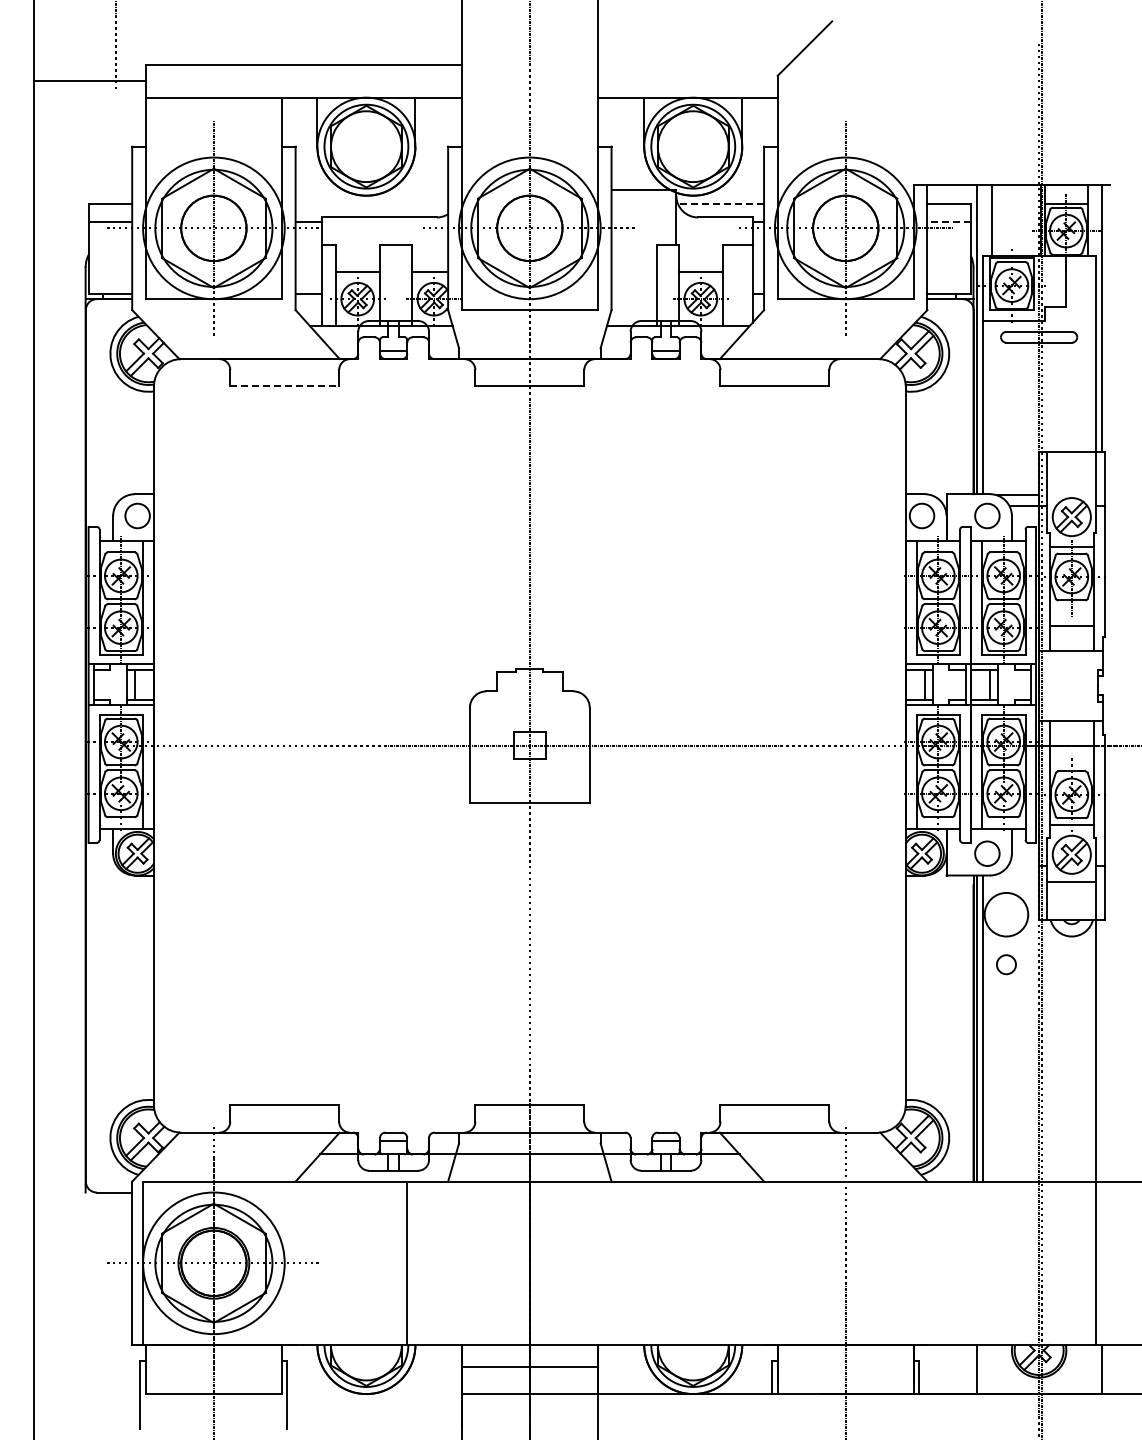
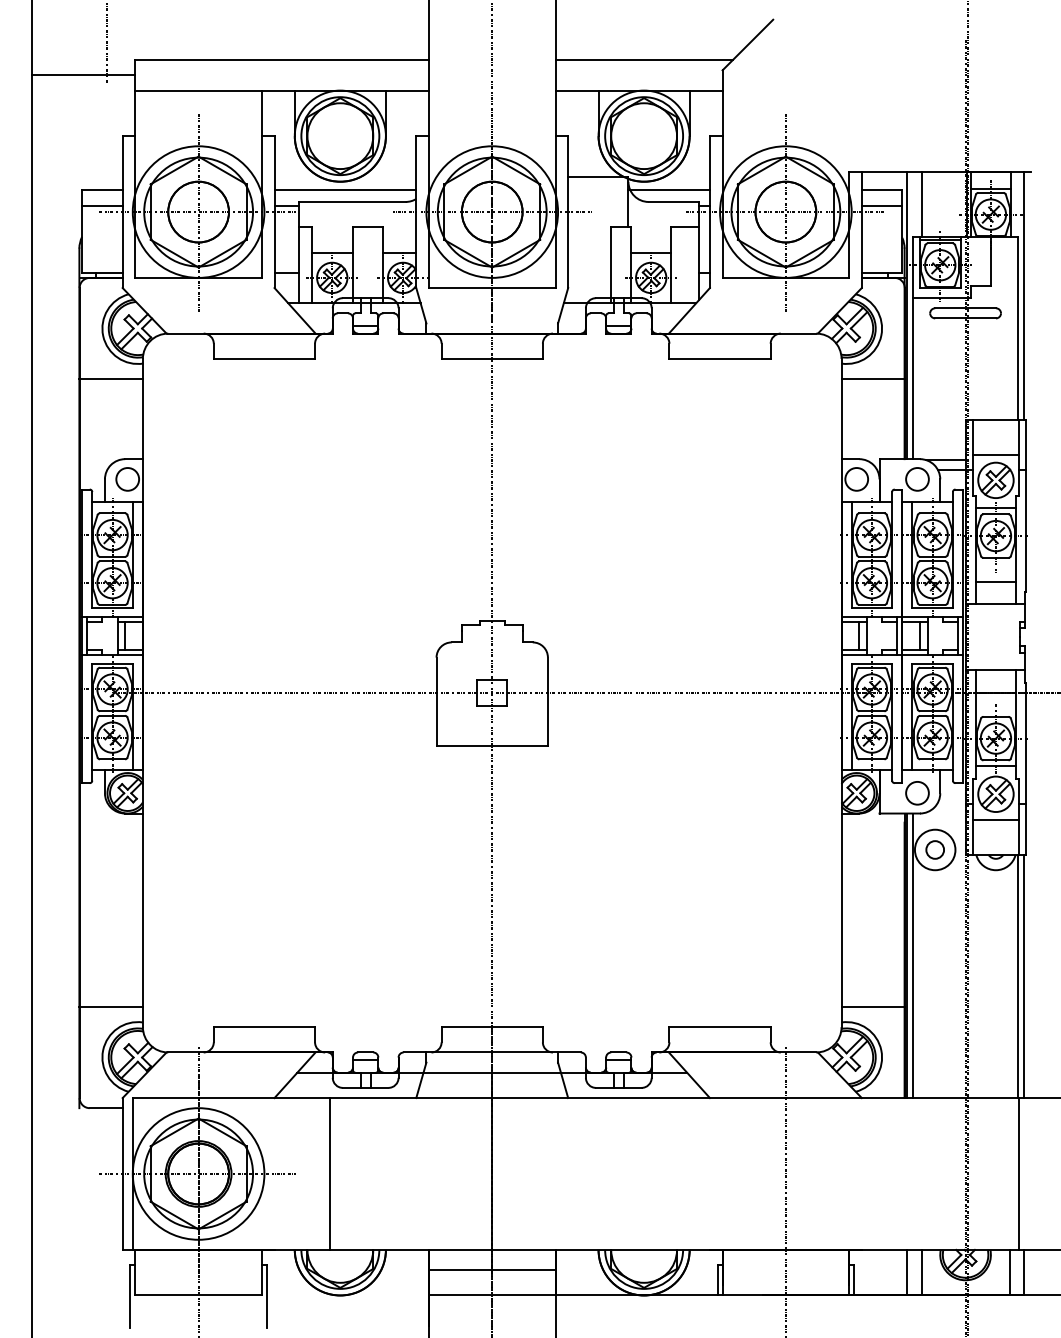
line: (692, 64) -> (643, 59), added
line: (371, 204) -> (345, 189), added
line: (720, 204) -> (669, 189), dashed -> solid
line: (949, 221) -> (882, 205), dashed -> solid
line: (285, 386) -> (265, 359), dashed -> solid
line: (119, 408) -> (110, 379), added
line: (939, 408) -> (872, 379), added
line: (1071, 489) -> (995, 454), added
circle: (1006, 964) -> (935, 849), moved
line: (1101, 1050) -> (1023, 976), added
line: (119, 1083) -> (110, 1006), added
line: (939, 1083) -> (872, 1006), added
line: (406, 1263) -> (330, 1174), moved
line: (991, 1369) -> (921, 1272), added
line: (1086, 1369) -> (1009, 1272), added

